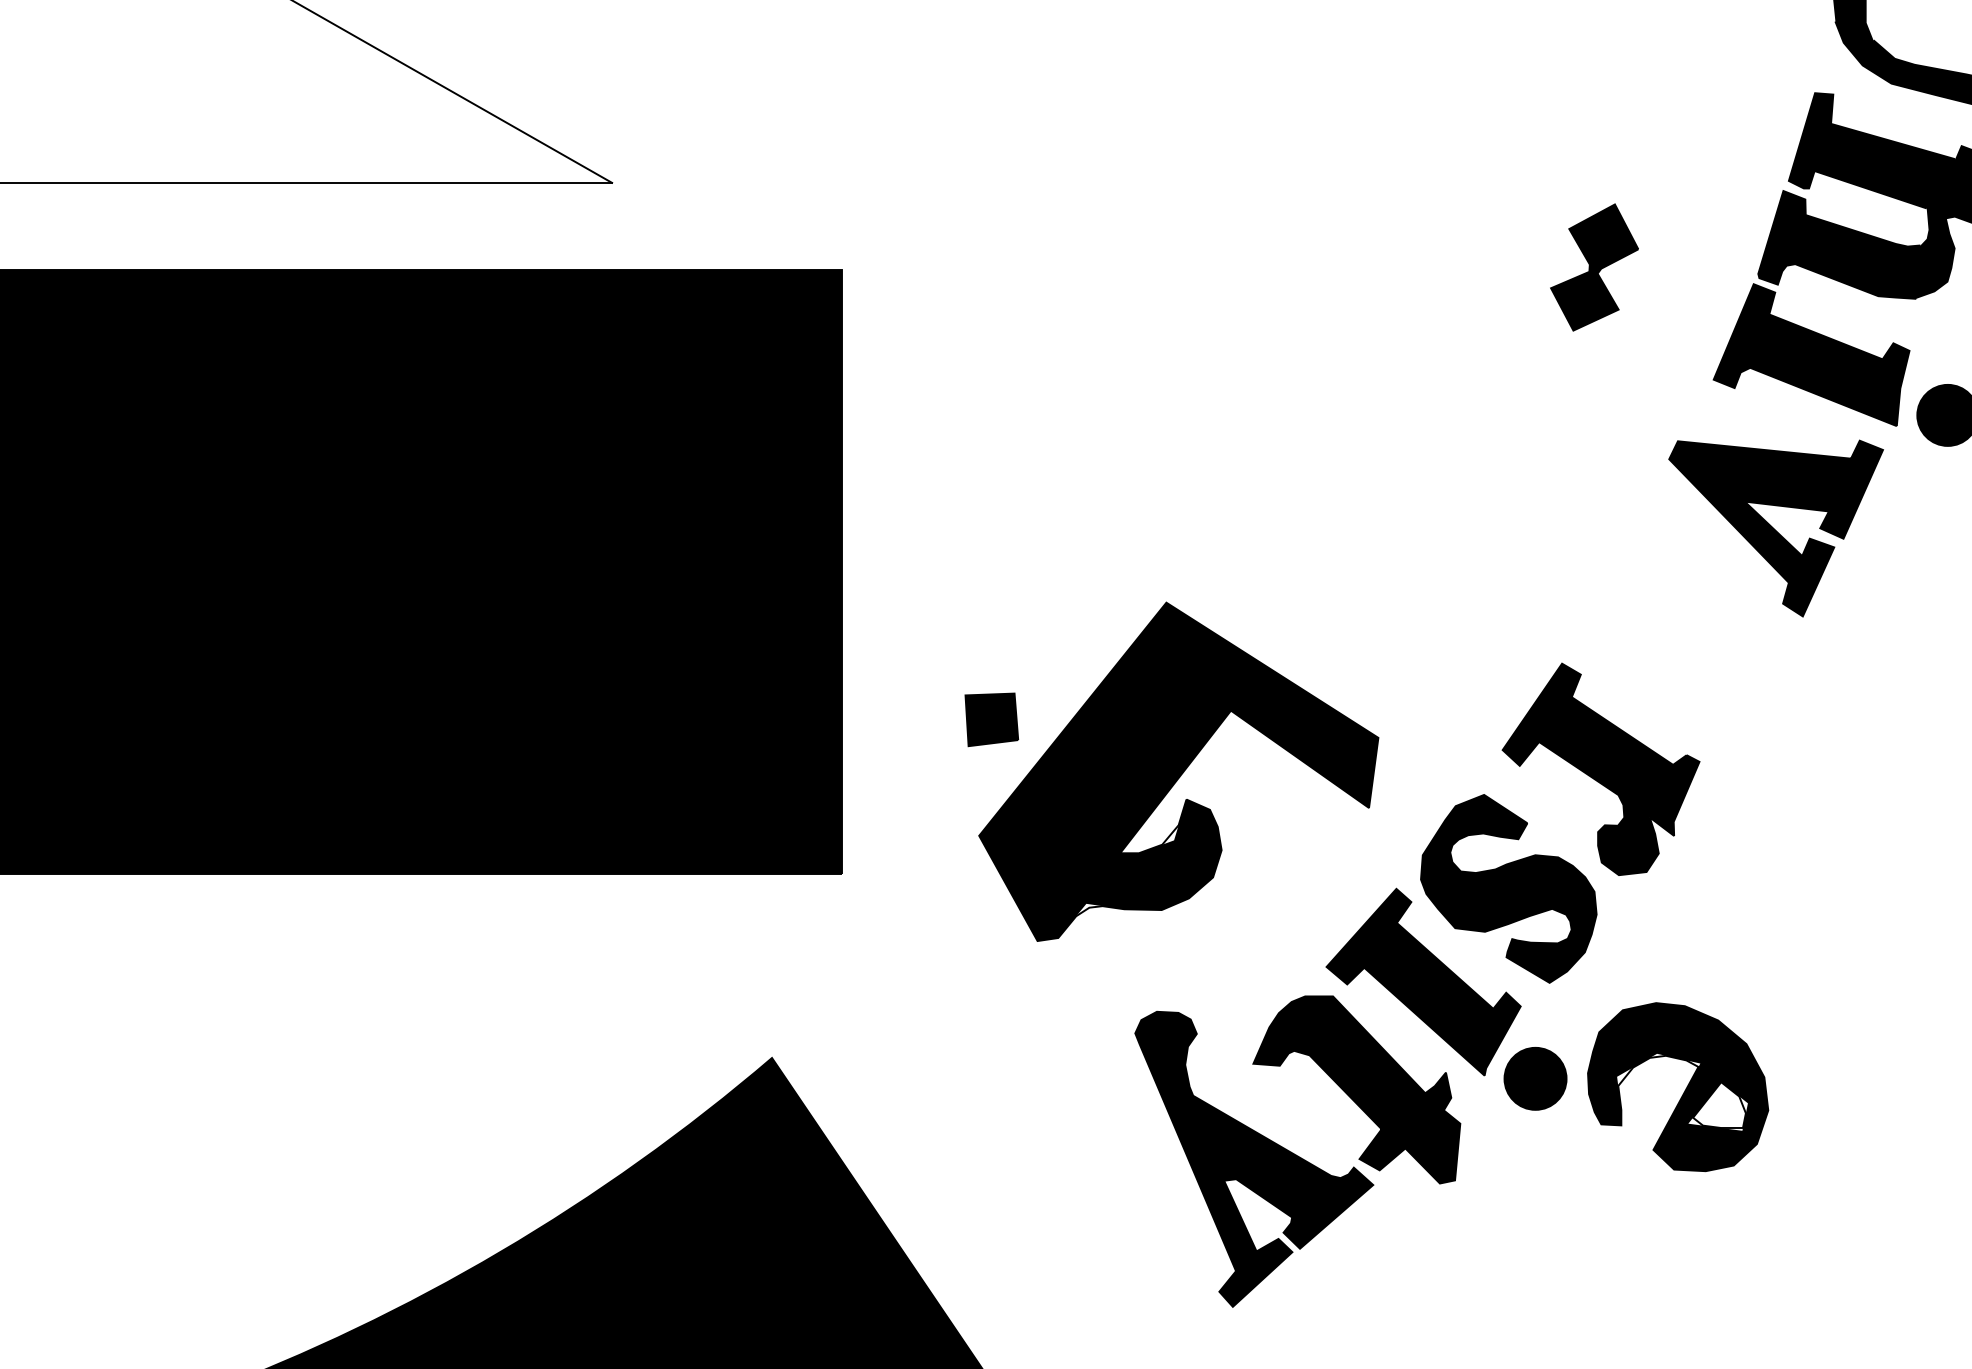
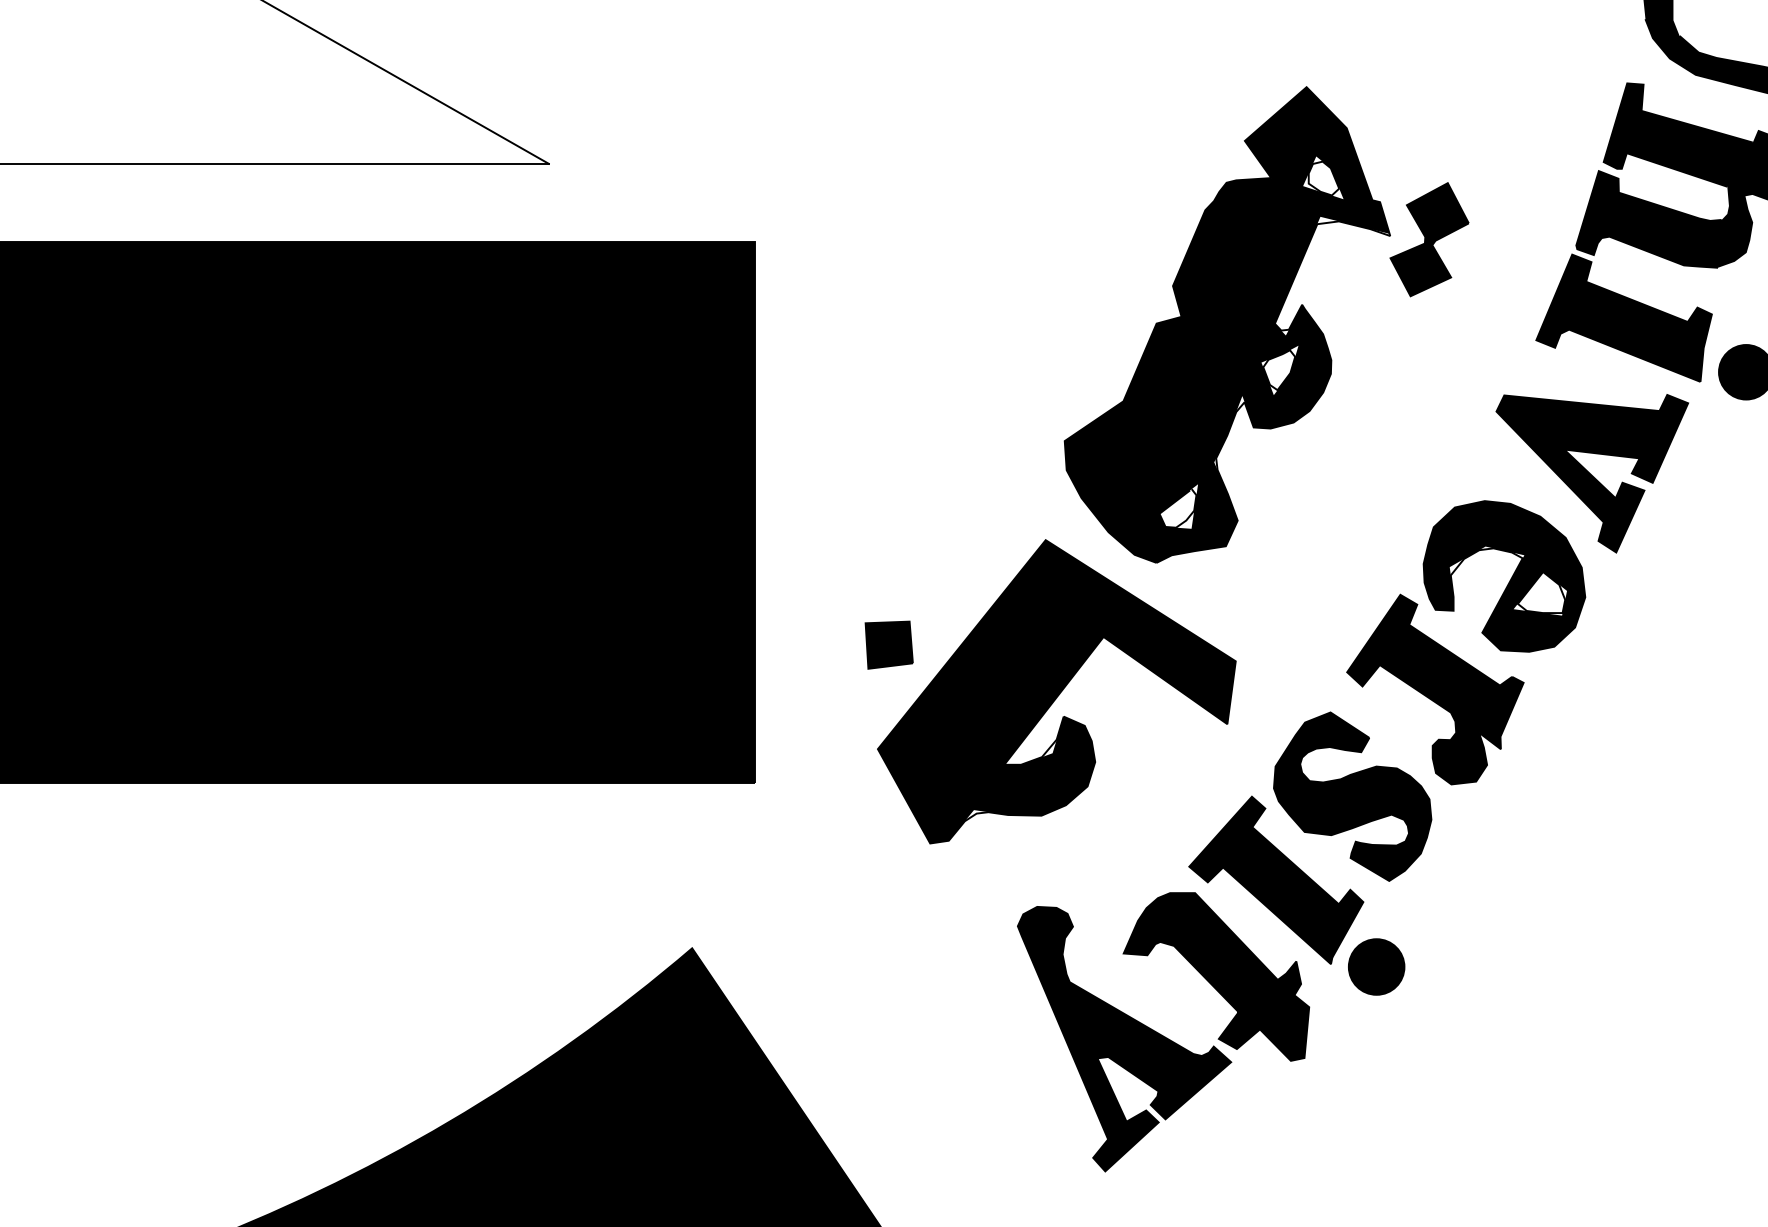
part: (1368, 362) -> (1226, 324), added
part: (1684, 1089) -> (1510, 578), moved

